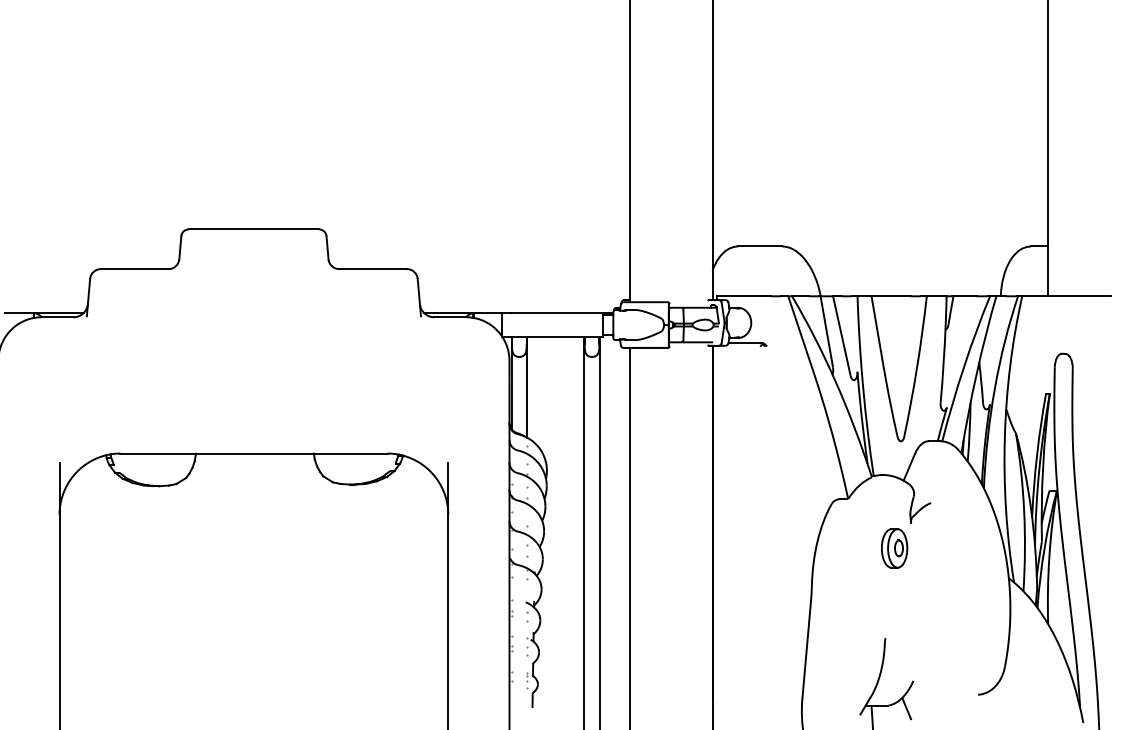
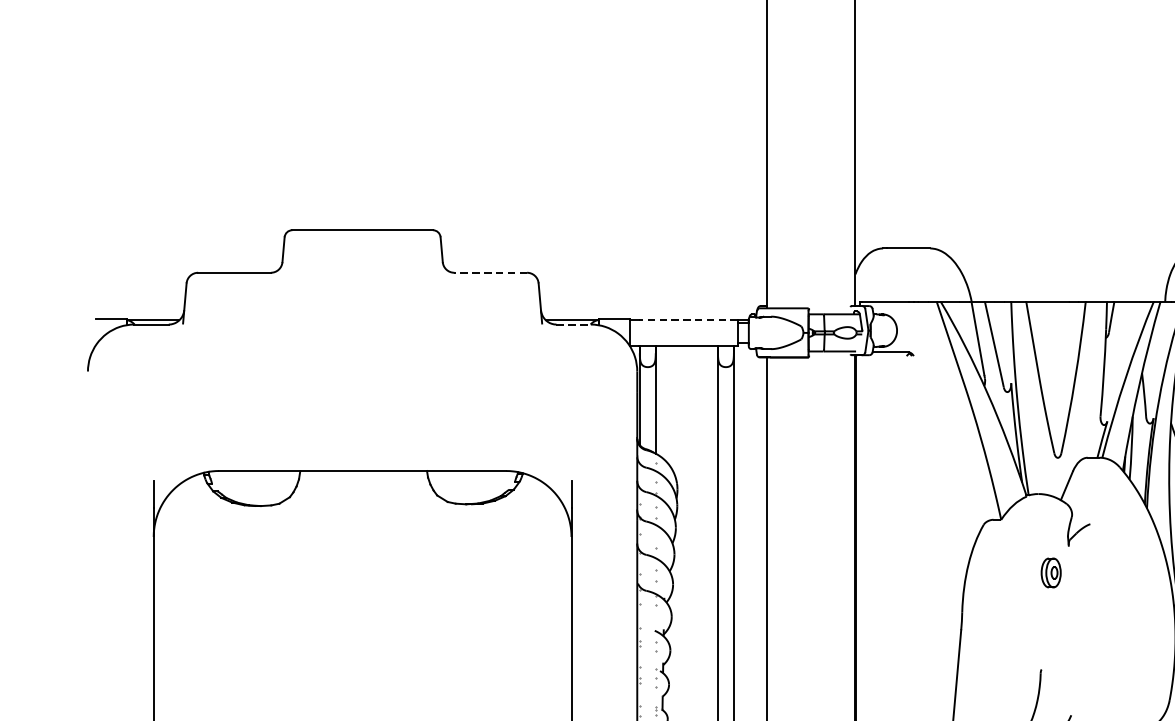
line: (373, 269) -> (491, 273), solid -> dashed
line: (557, 312) -> (688, 319), solid -> dashed
line: (450, 317) -> (573, 324), solid -> dashed
part: (894, 548) -> (1050, 573), size x0.7

